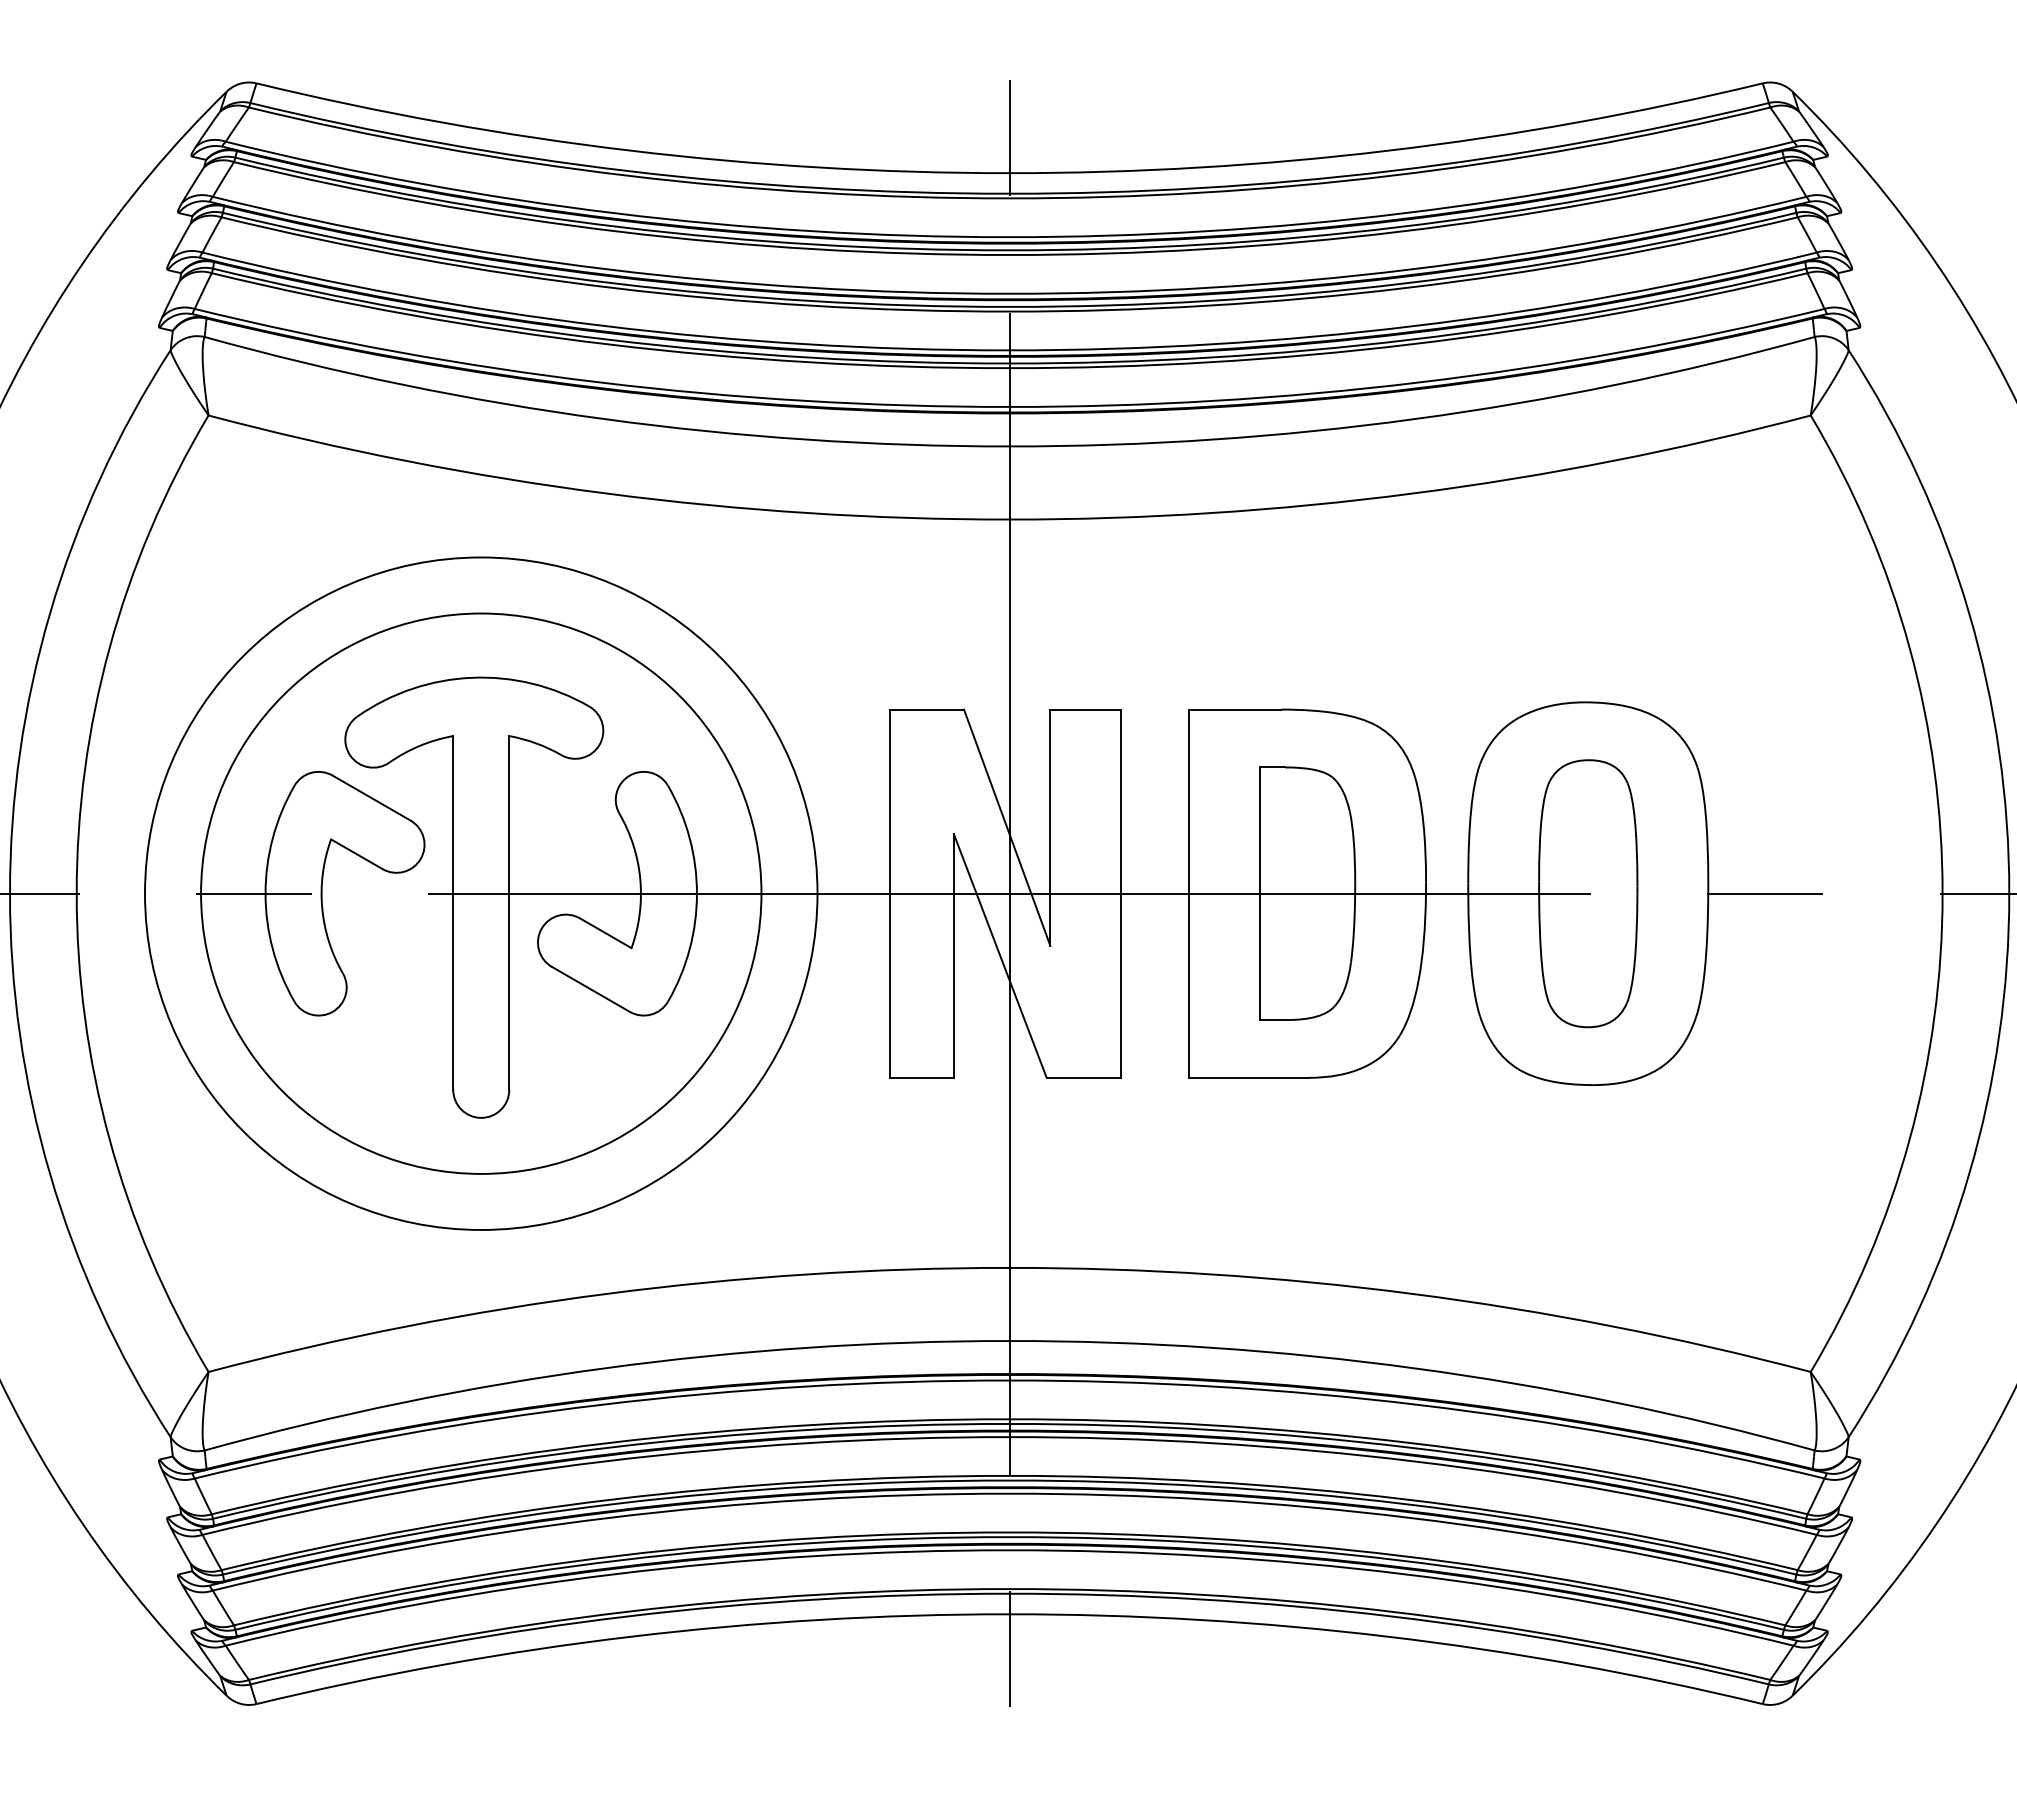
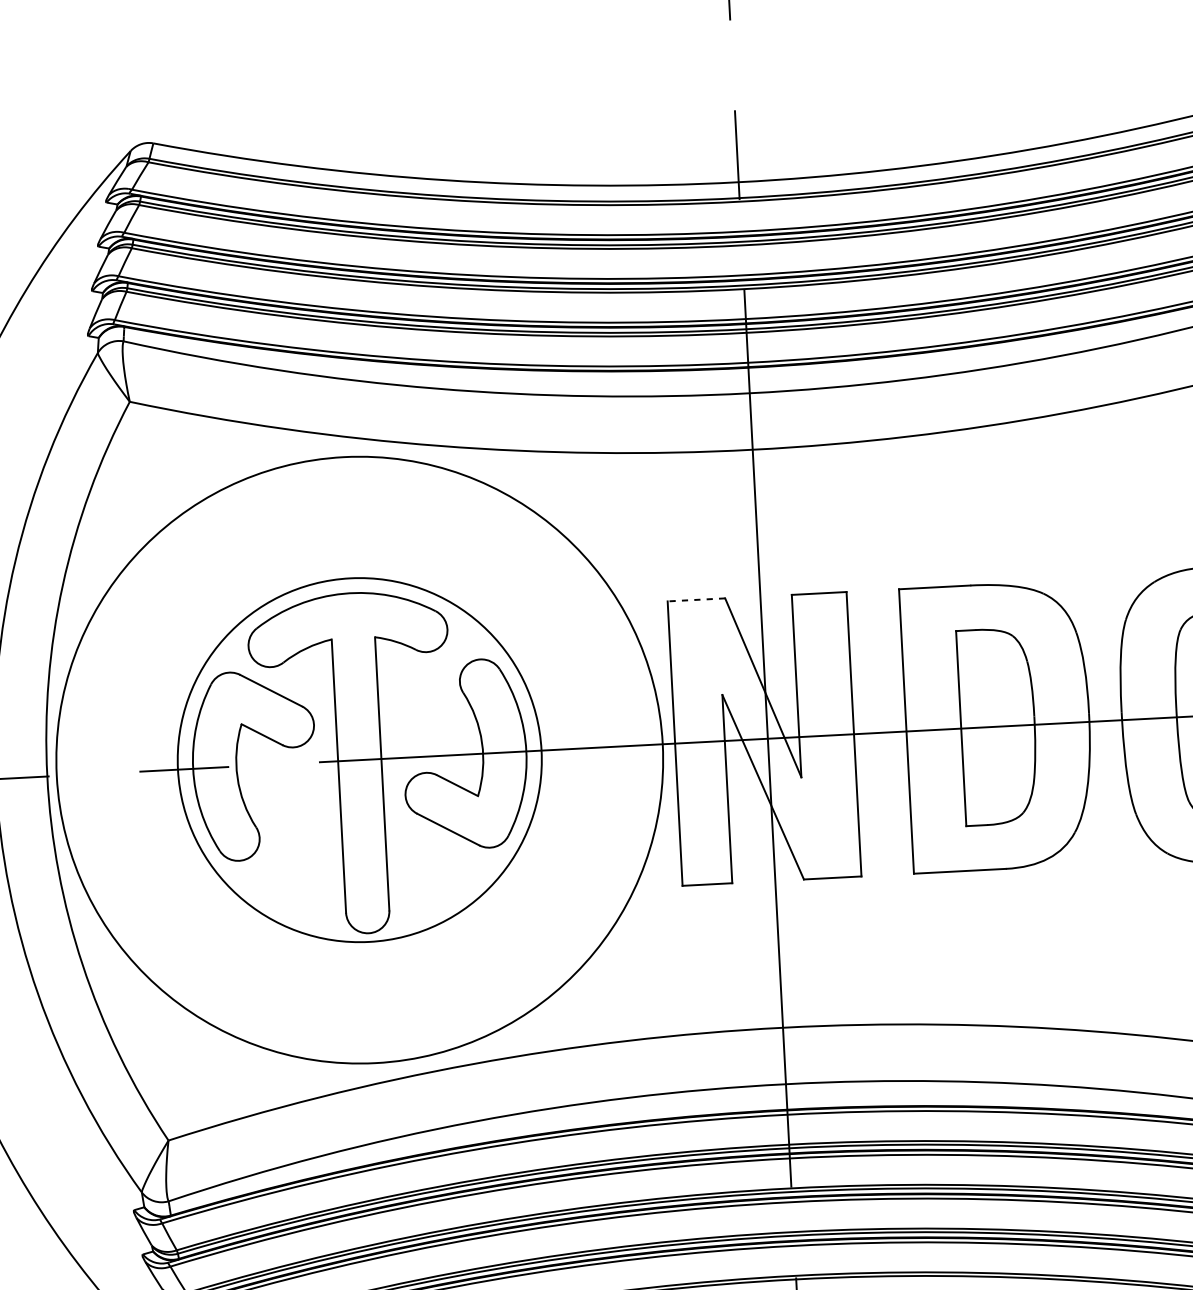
line: (926, 709) -> (696, 599), solid -> dashed
circle: (481, 893) -> (359, 759), size x0.7
circle: (481, 893) -> (359, 759), size x1.4

